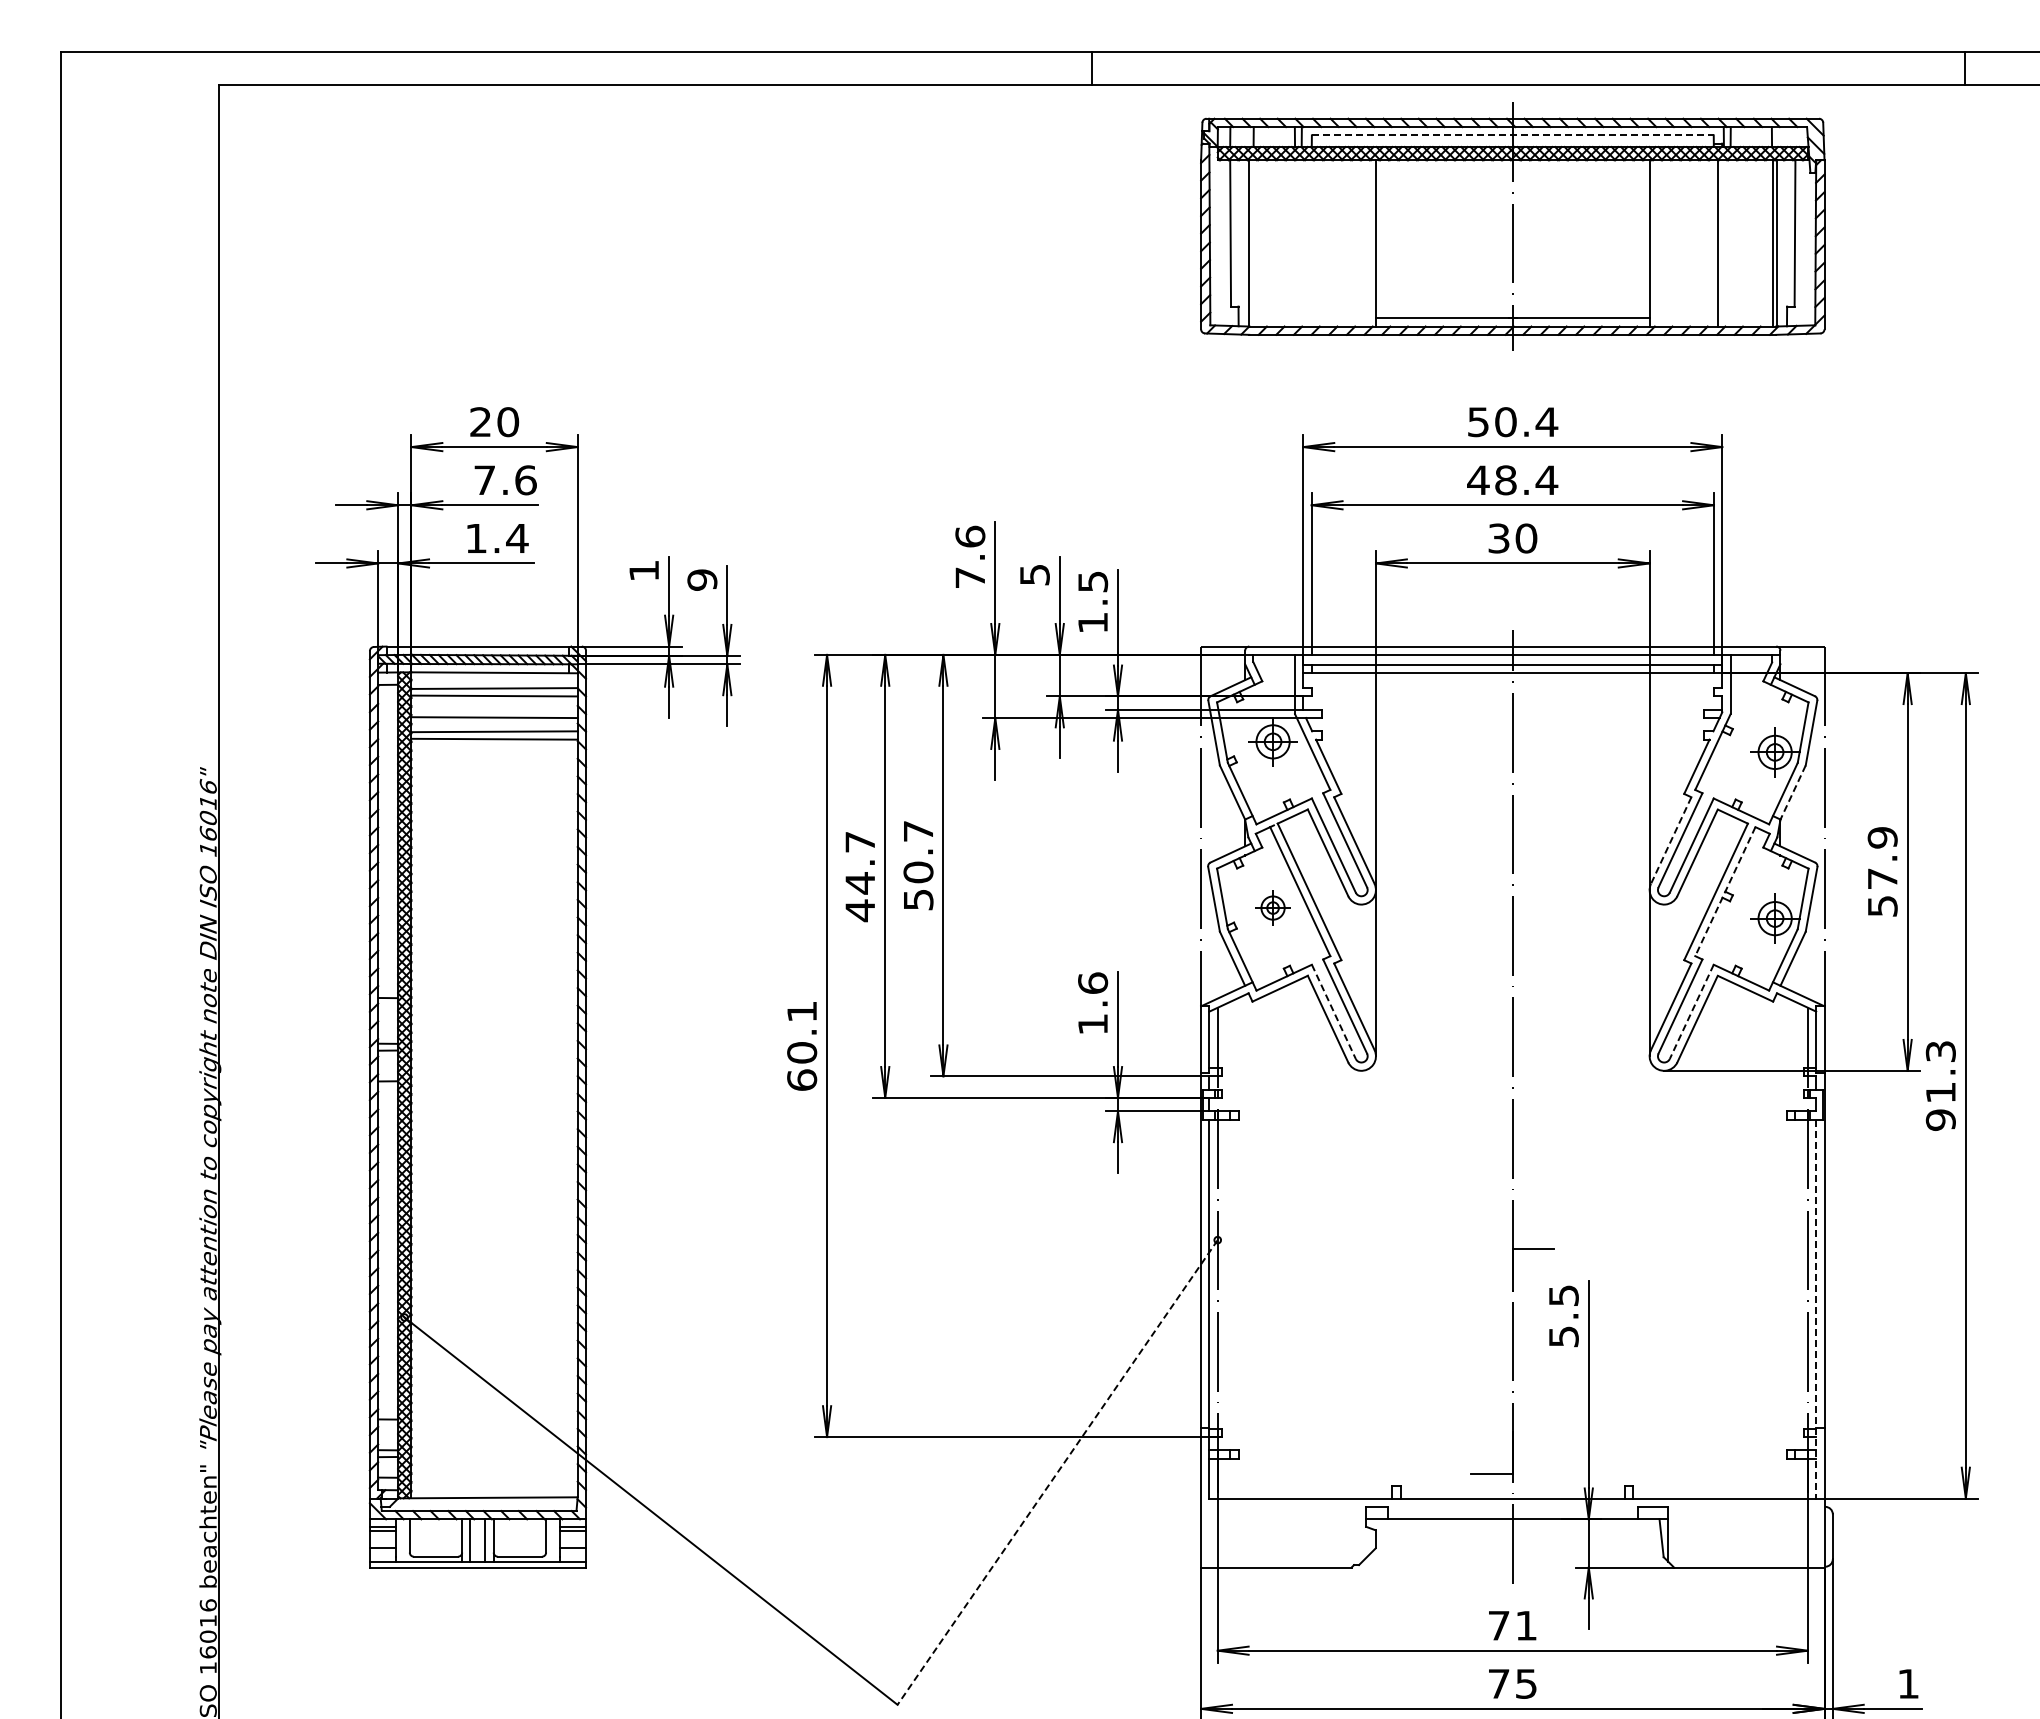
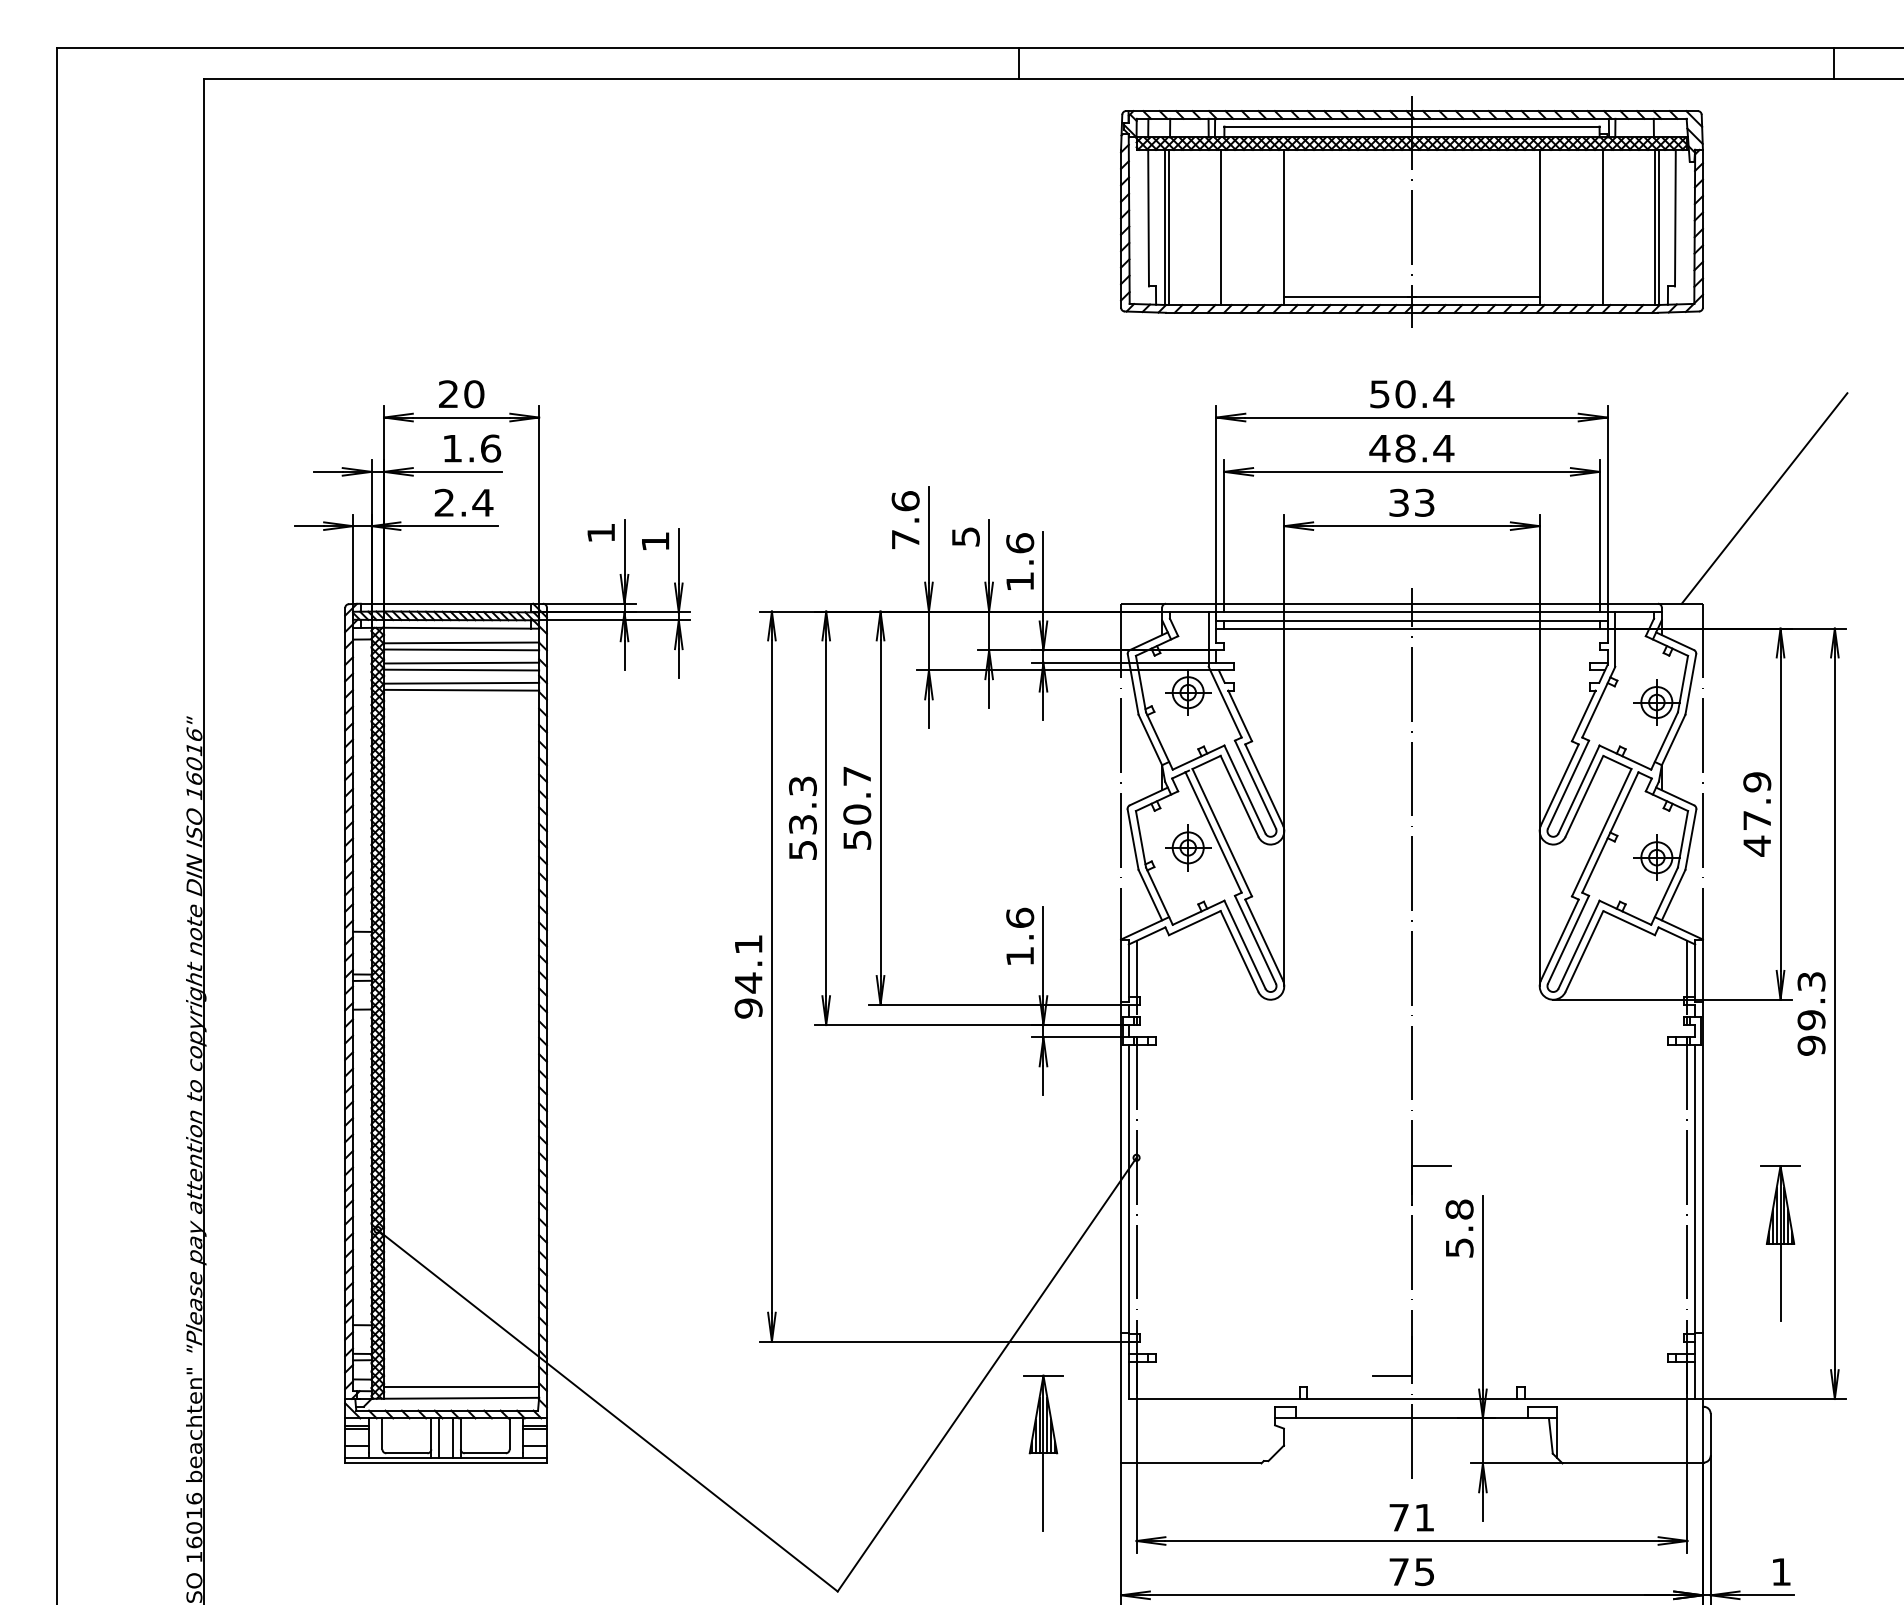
line: (1512, 135) -> (1411, 126), dashed -> solid
line: (1252, 243) -> (1169, 227), added
line: (1307, 243) -> (1220, 227), added
text: (484, 479) -> (452, 447), 7.6 -> 1.6
line: (1890, 533) -> (1764, 498), added
text: (476, 537) -> (444, 501), 1.4 -> 2.4
text: (1526, 538) -> (1424, 502), 30 -> 33
text: (702, 579) -> (655, 541), 9 -> 1
text: (1093, 581) -> (1020, 543), 1.5 -> 1.6
line: (494, 709) -> (461, 662), added
line: (1793, 792) -> (1673, 739), dashed -> solid
line: (1671, 840) -> (1560, 784), dashed -> solid
text: (860, 877) -> (803, 819), 44.7 -> 53.3
line: (1725, 892) -> (1610, 833), dashed -> solid
text: (1882, 906) -> (1757, 846), 57.9 -> 47.9
part: (1272, 907) -> (1187, 847), size x1.43
line: (1333, 1011) -> (1244, 944), dashed -> solid
line: (1691, 1011) -> (1578, 944), dashed -> solid
text: (802, 1066) -> (748, 995), 60.1 -> 94.1
text: (1940, 1092) -> (1811, 1019), 91.3 -> 99.3
text: (1563, 1295) -> (1459, 1209), 5.5 -> 5.8
line: (1816, 1309) -> (1695, 1222), dashed -> solid
part: (1907, 1331) -> (1780, 1243), added
line: (1057, 1472) -> (987, 1374), dashed -> solid
line: (494, 1486) -> (461, 1387), added
part: (1117, 1556) -> (1043, 1453), added

